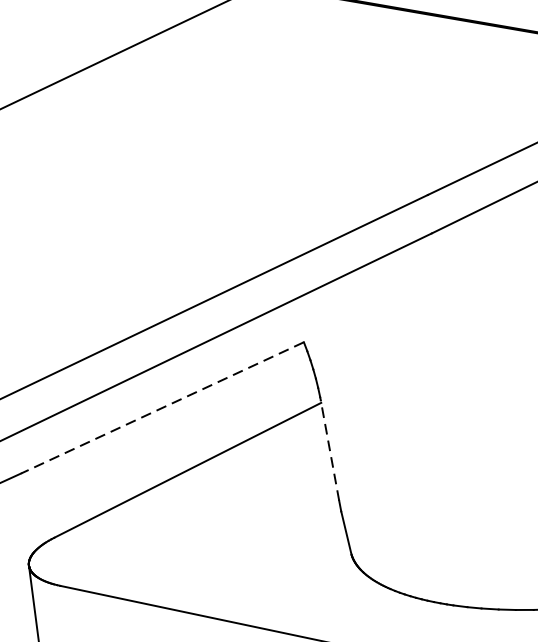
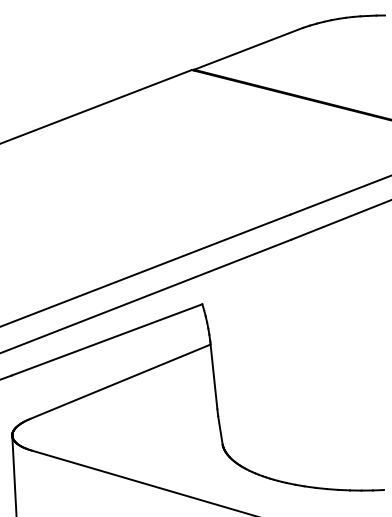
line: (163, 407) -> (107, 339), dashed -> solid
line: (329, 449) -> (213, 375), dashed -> solid

